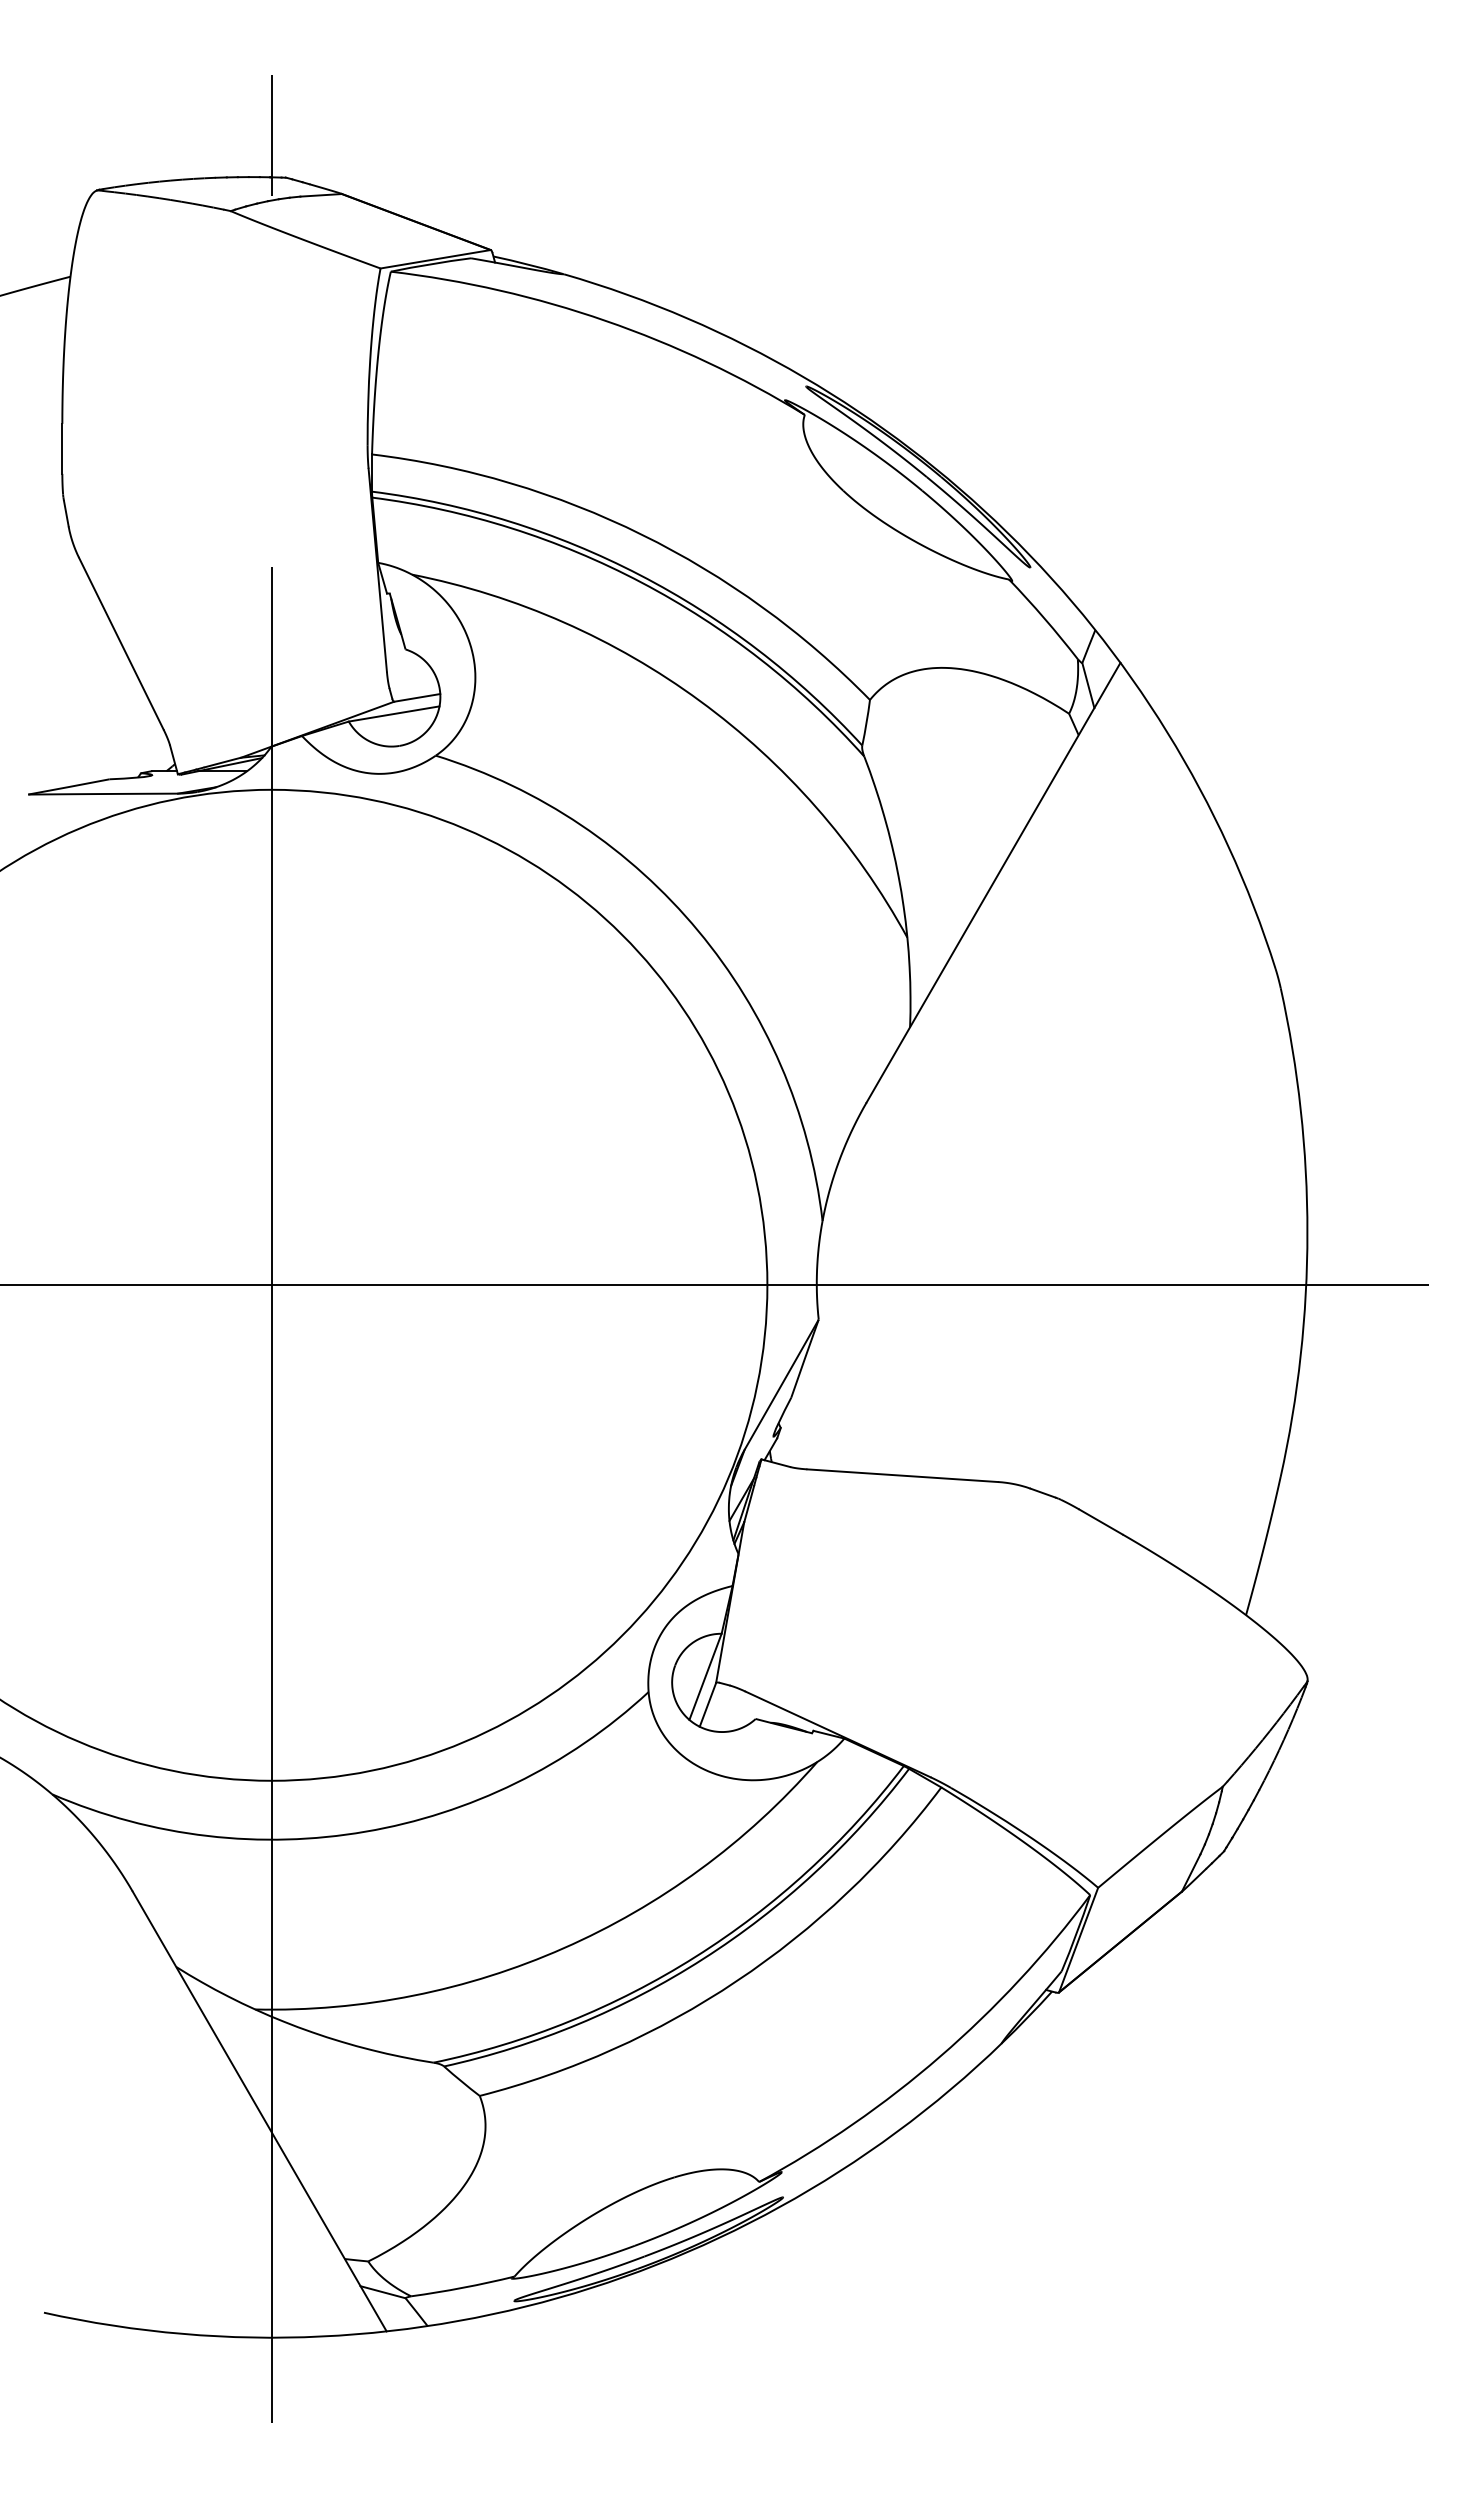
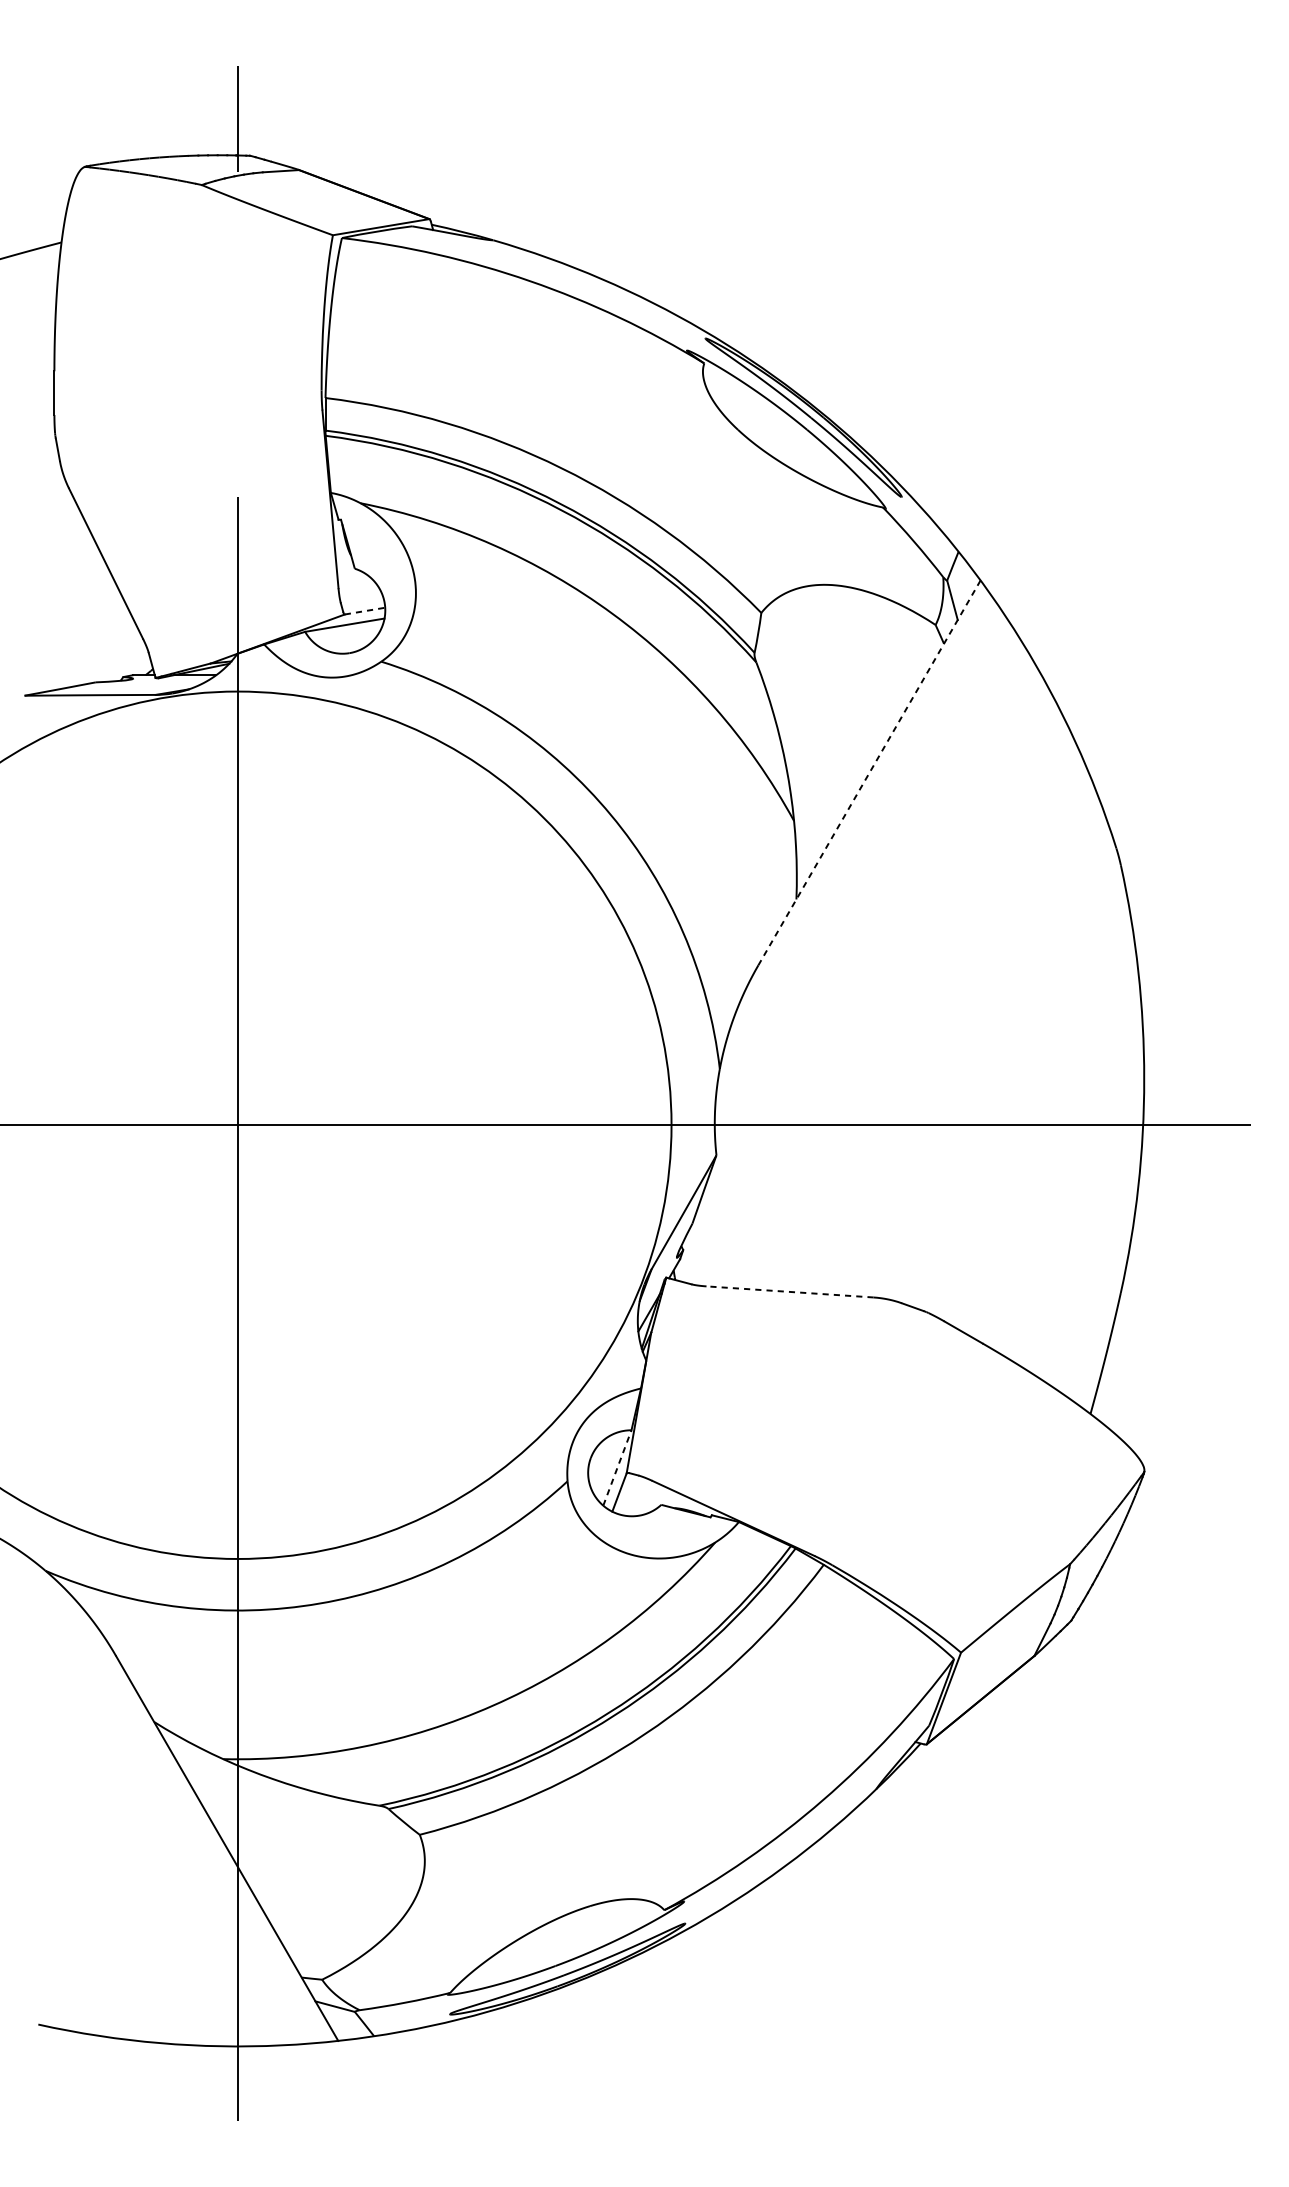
line: (417, 697) -> (365, 610), solid -> dashed
line: (993, 882) -> (869, 772), solid -> dashed
line: (902, 1475) -> (789, 1291), solid -> dashed
line: (705, 1676) -> (617, 1467), solid -> dashed

